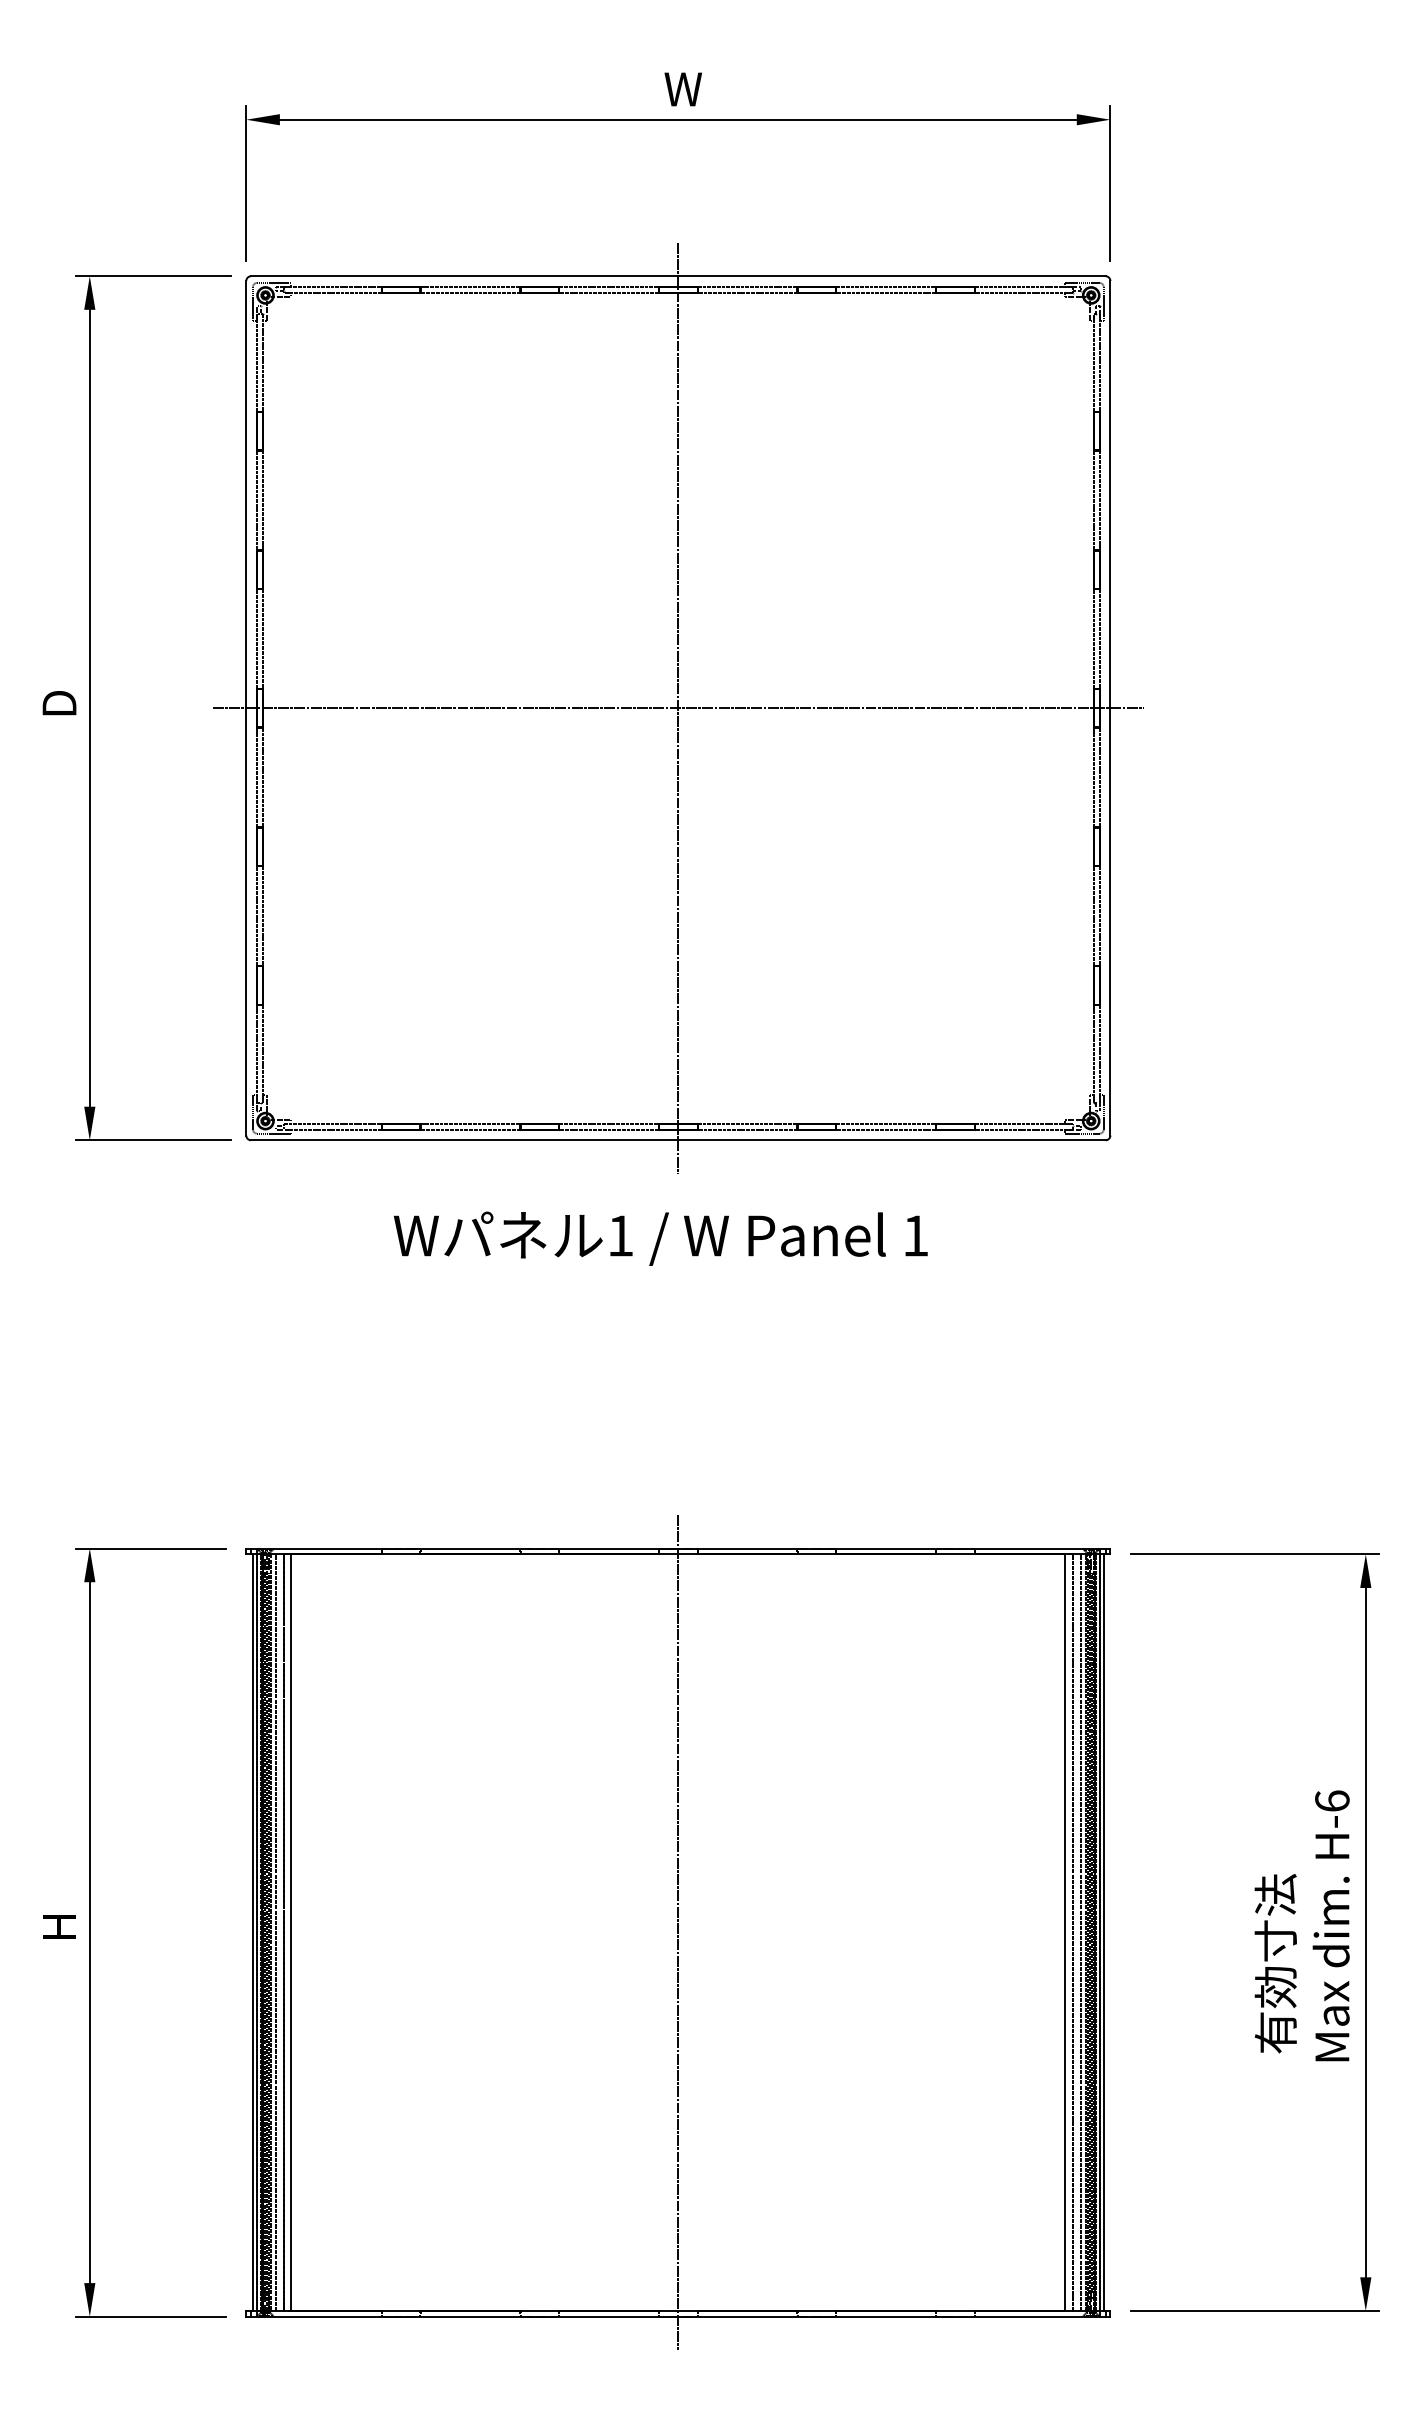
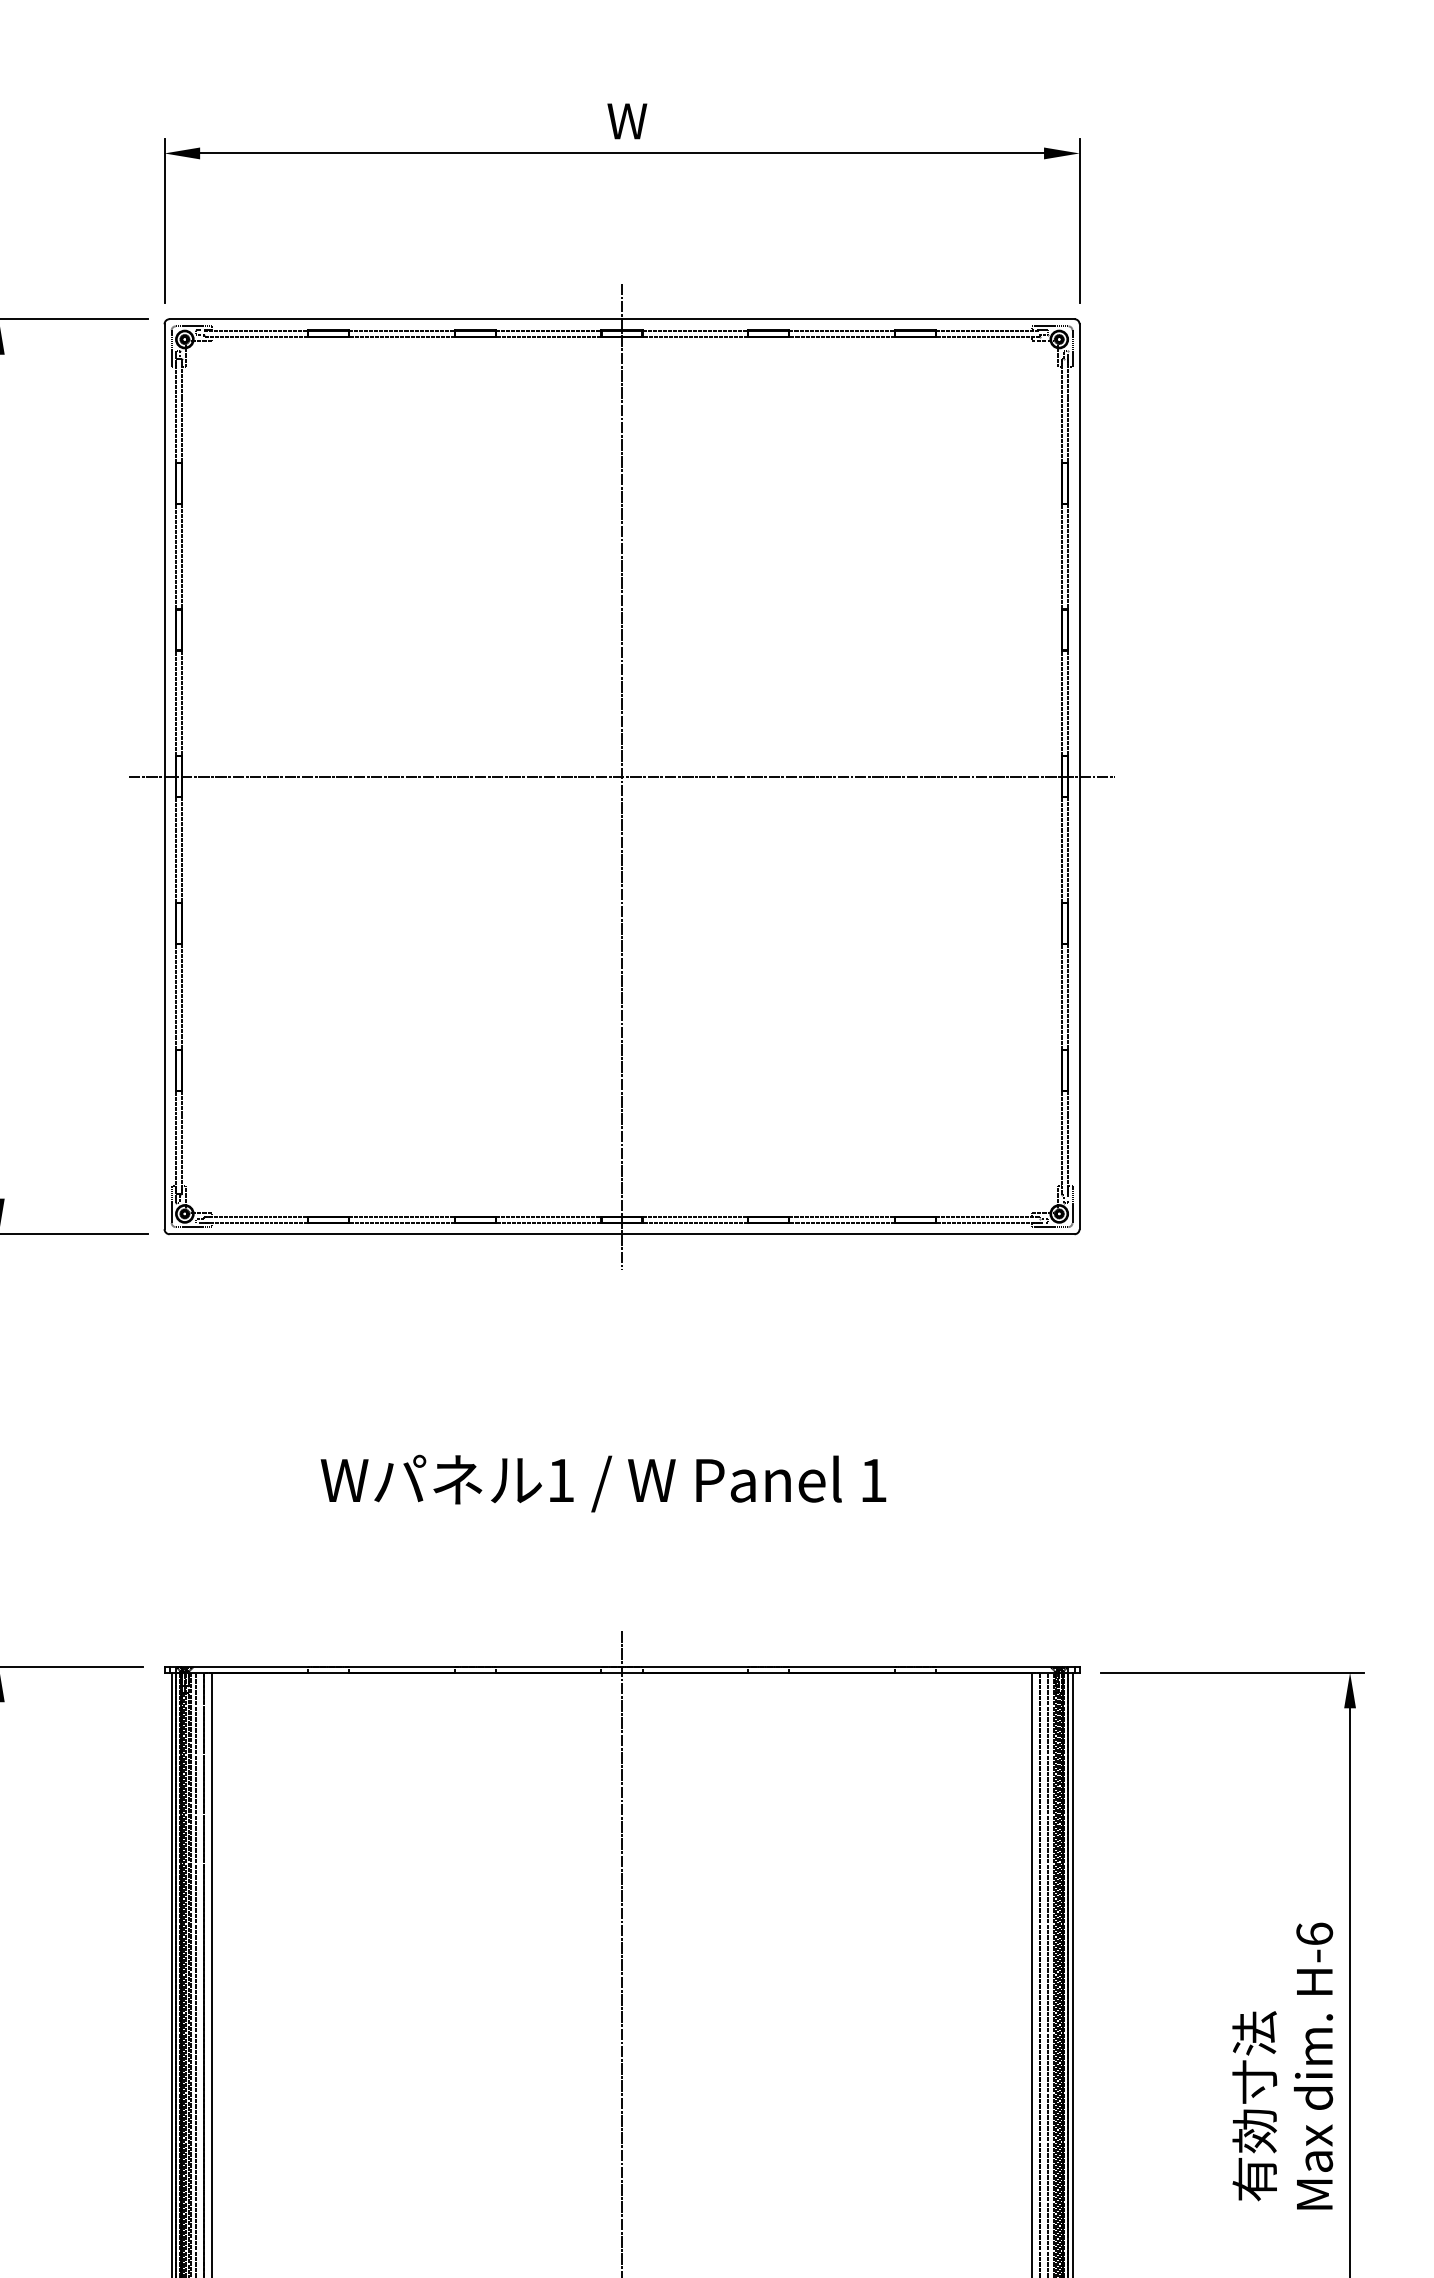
text: (660, 1238) -> (603, 1483), moved

